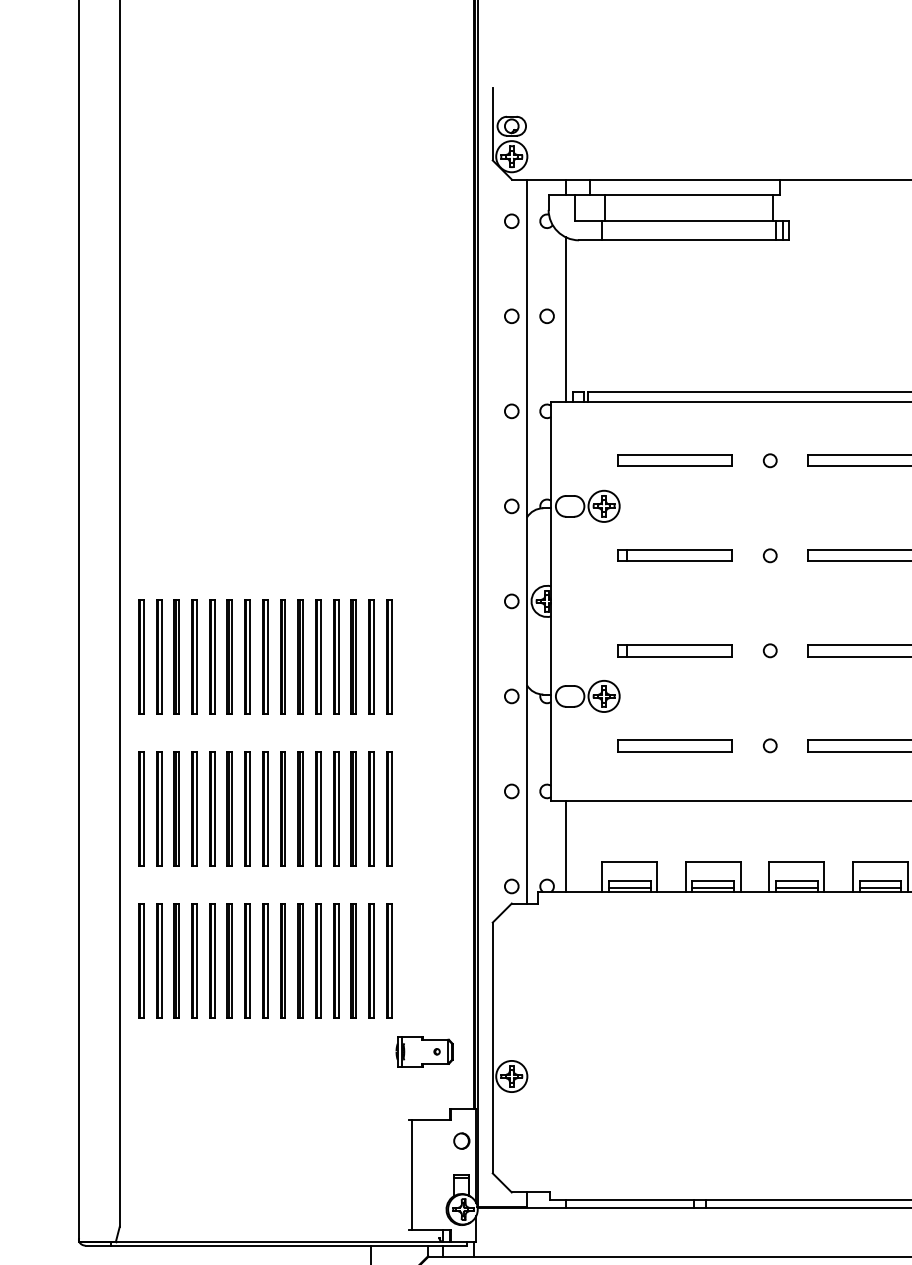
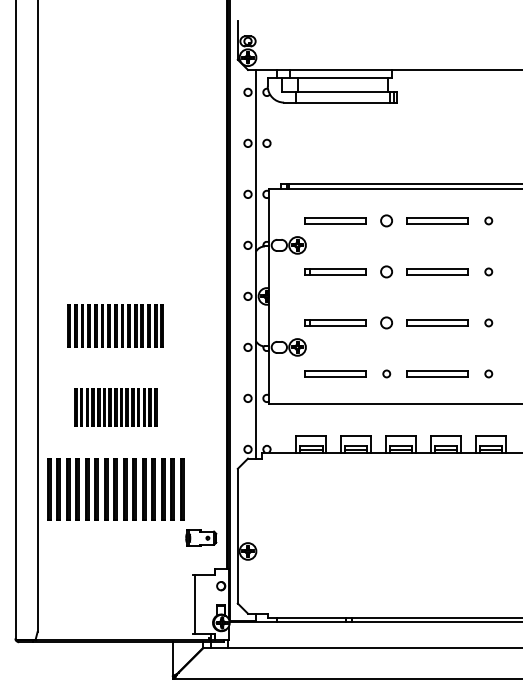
line: (566, 320) -> (277, 145), removed
circle: (769, 459) -> (386, 220), size x1.6
circle: (769, 554) -> (386, 271), size x1.6
circle: (769, 649) -> (386, 322), size x1.6
part: (264, 655) -> (115, 325), size x0.7
part: (264, 808) -> (115, 407), size x0.6
line: (566, 845) -> (277, 427), removed

